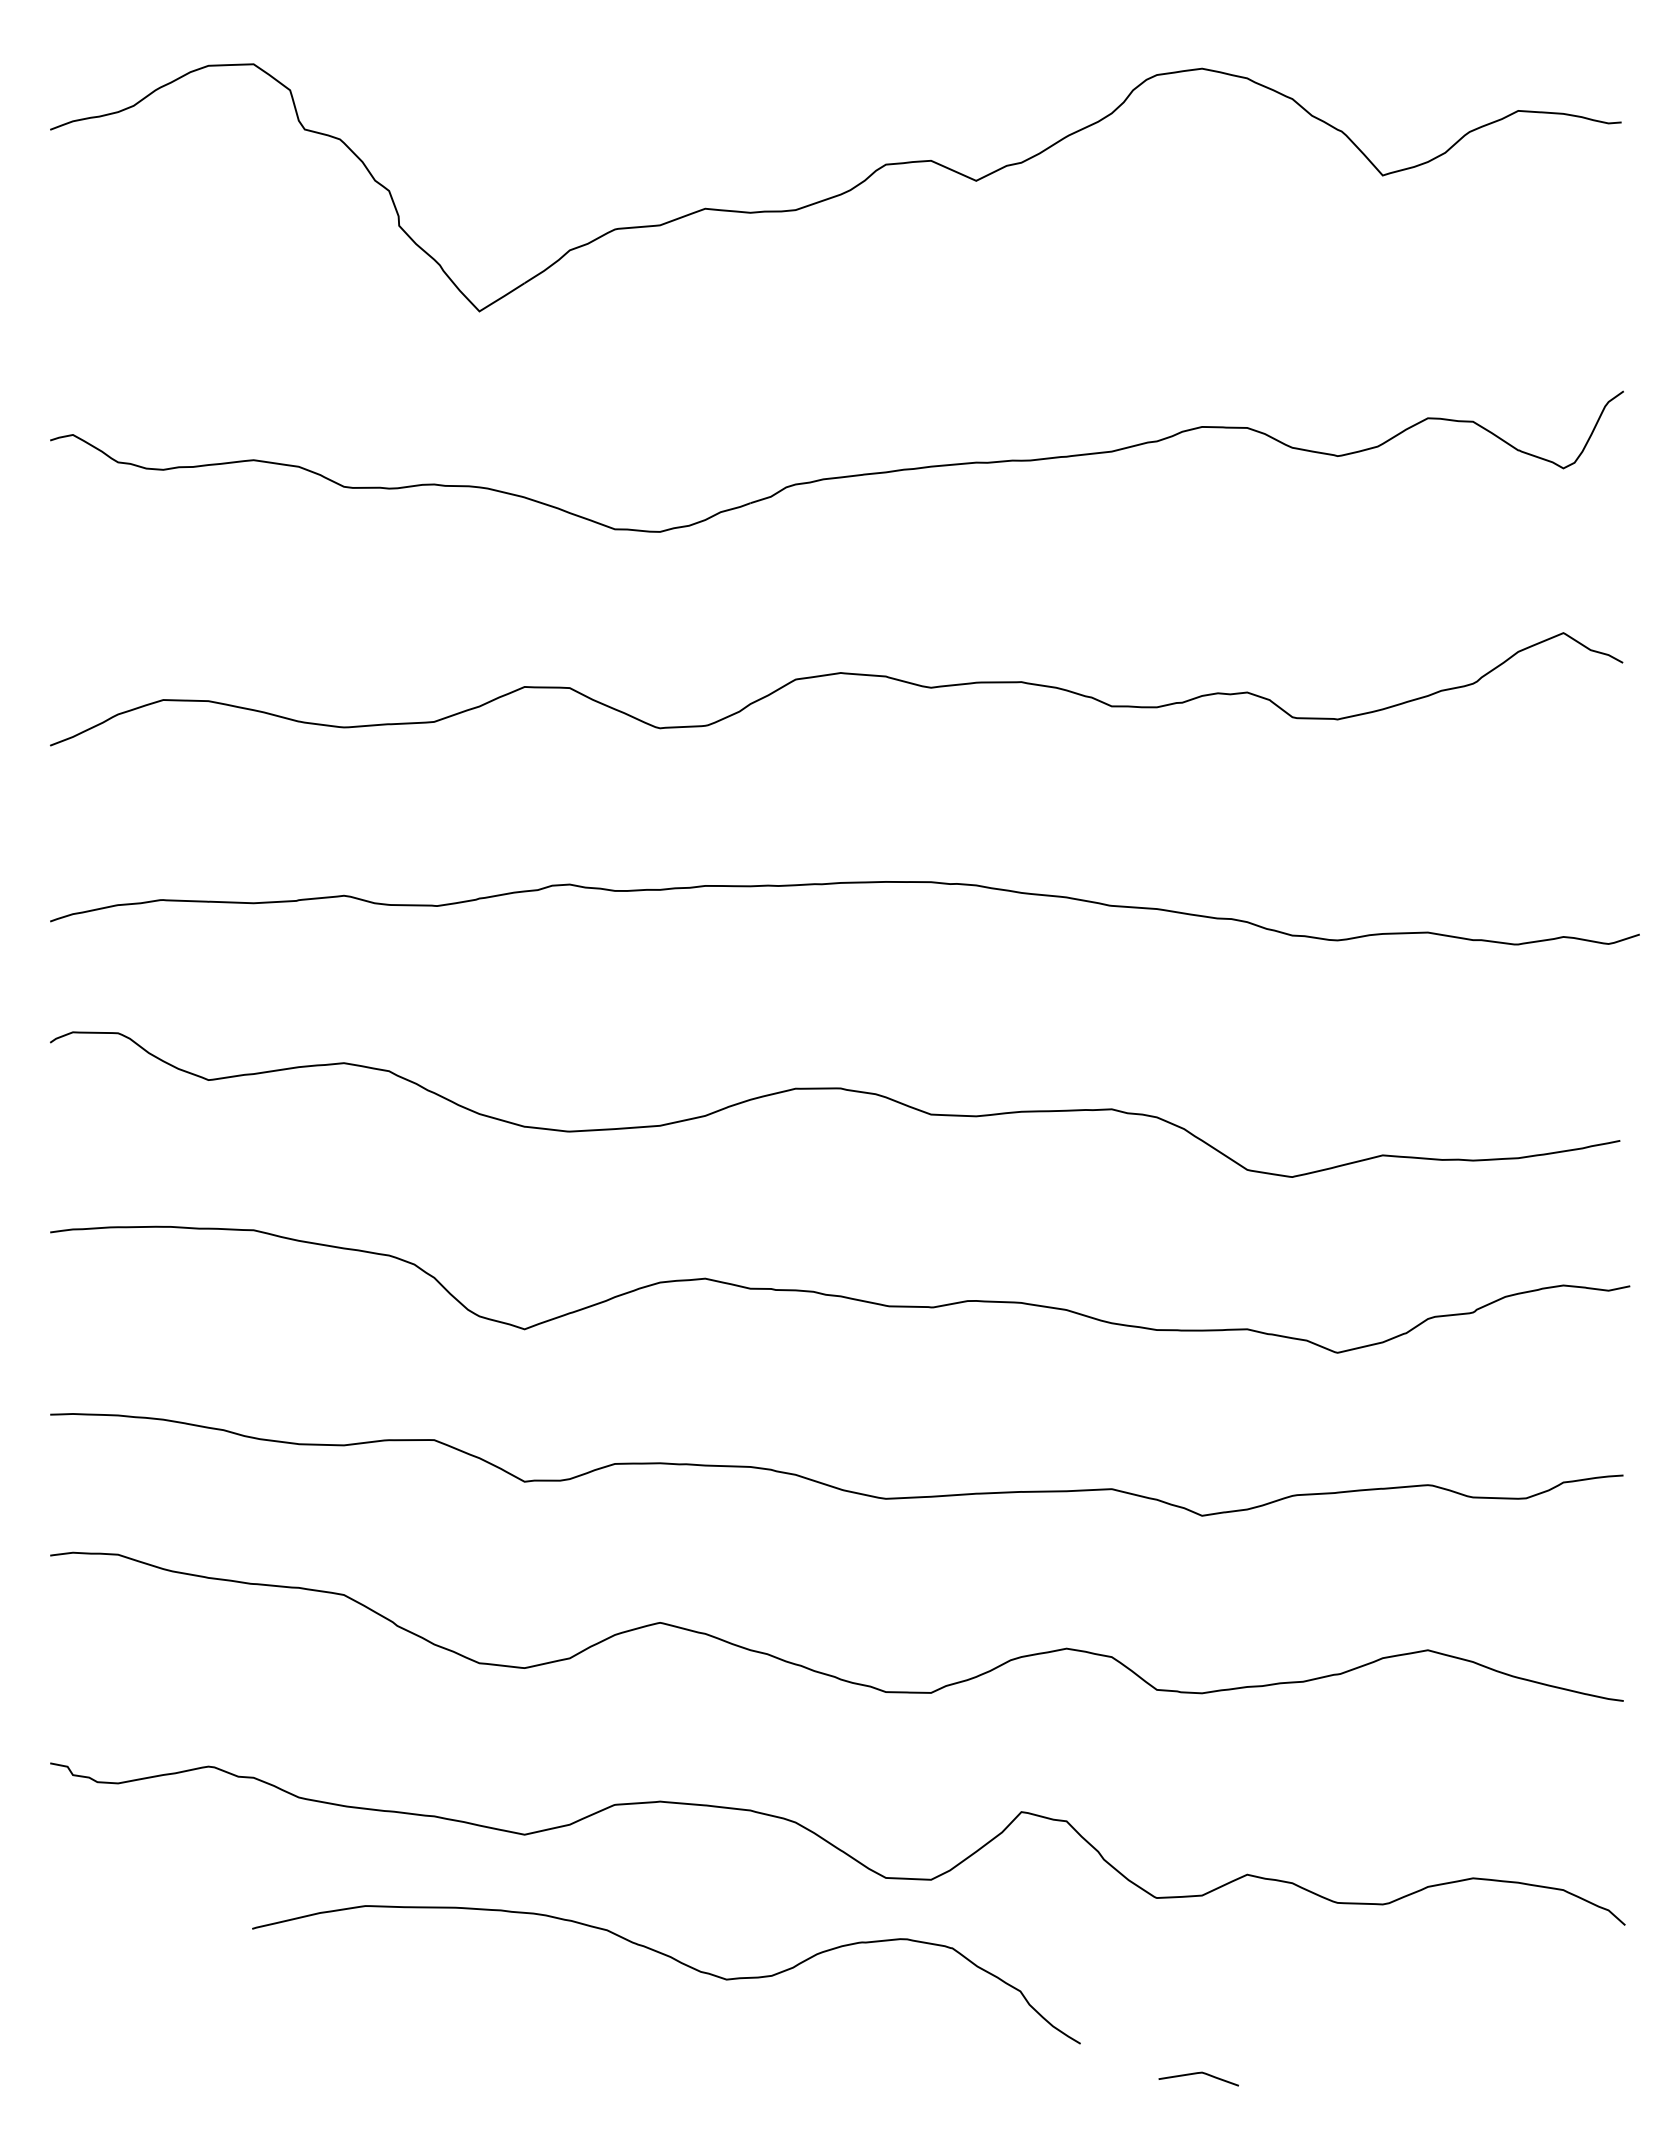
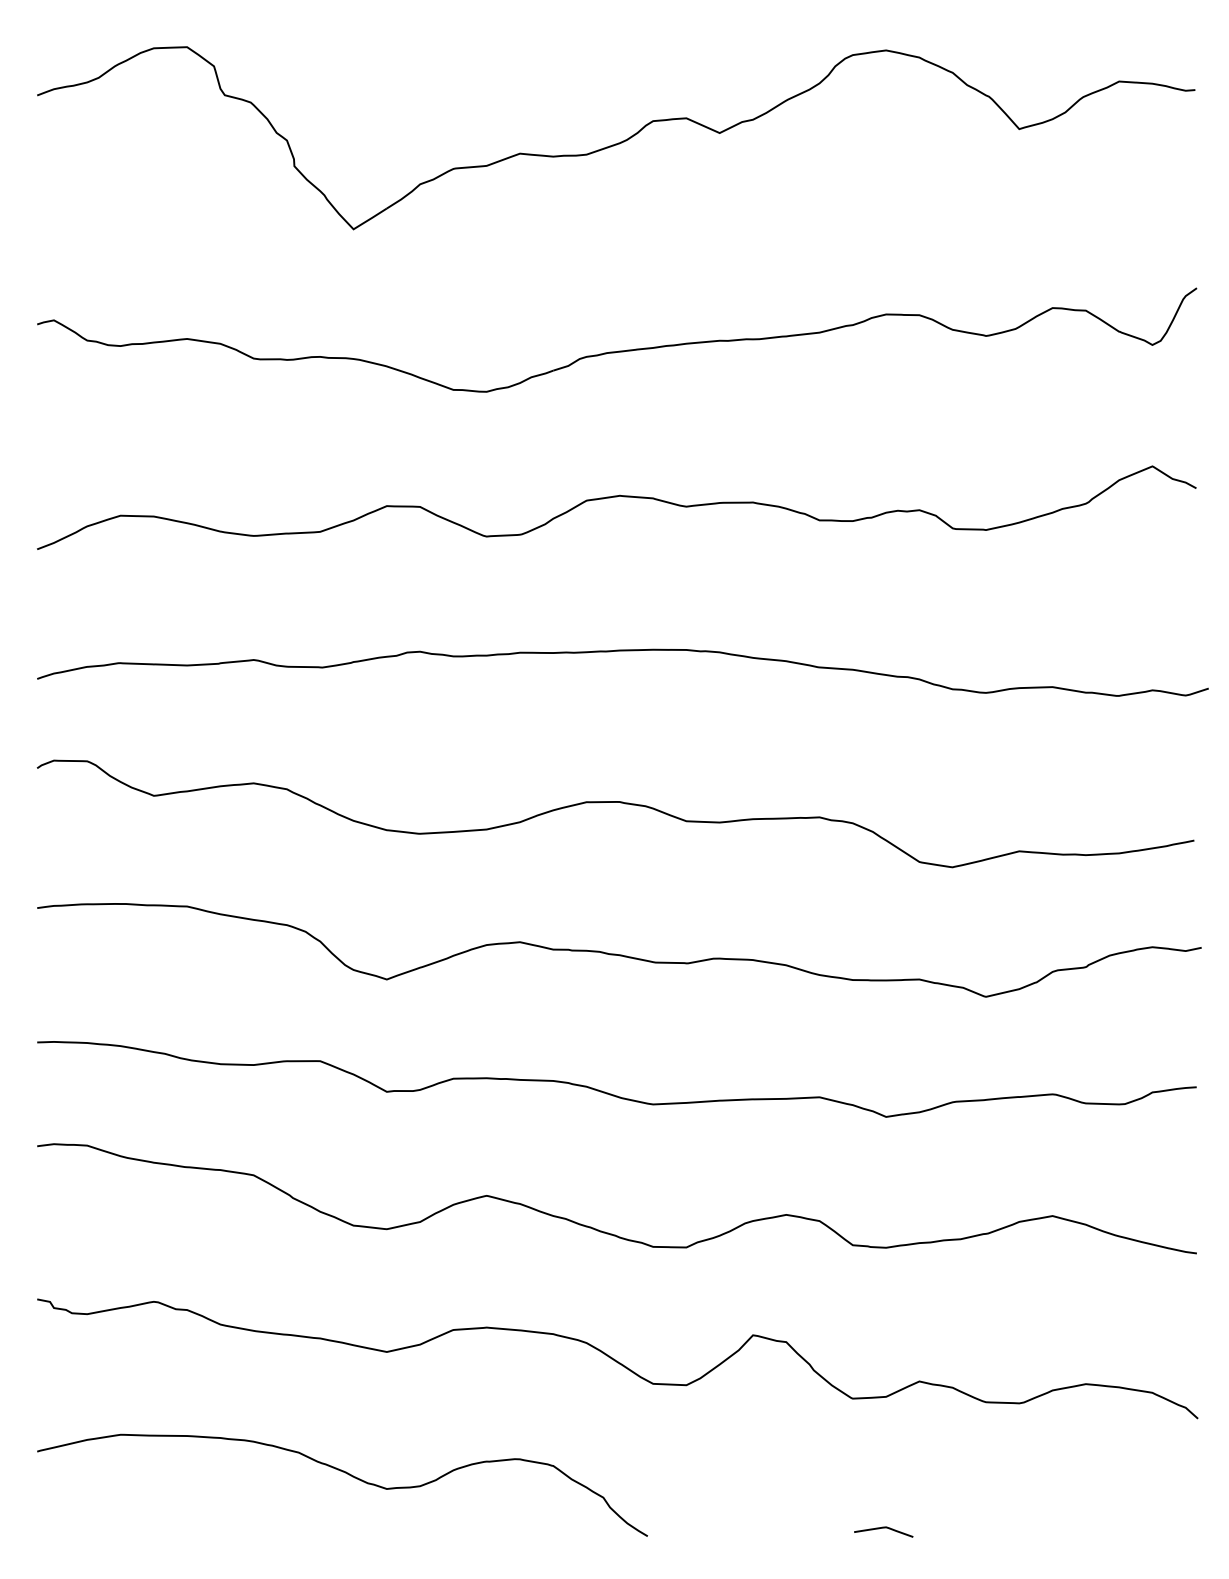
curve: (674, 1960) -> (348, 1474), moved

